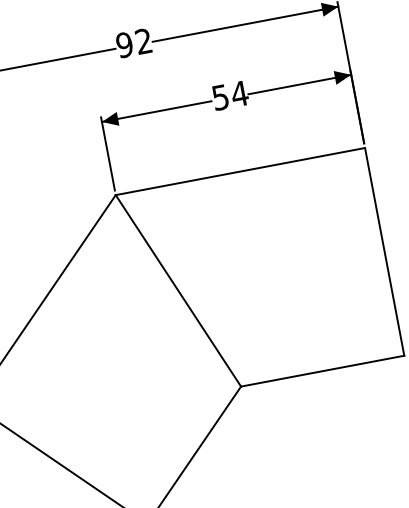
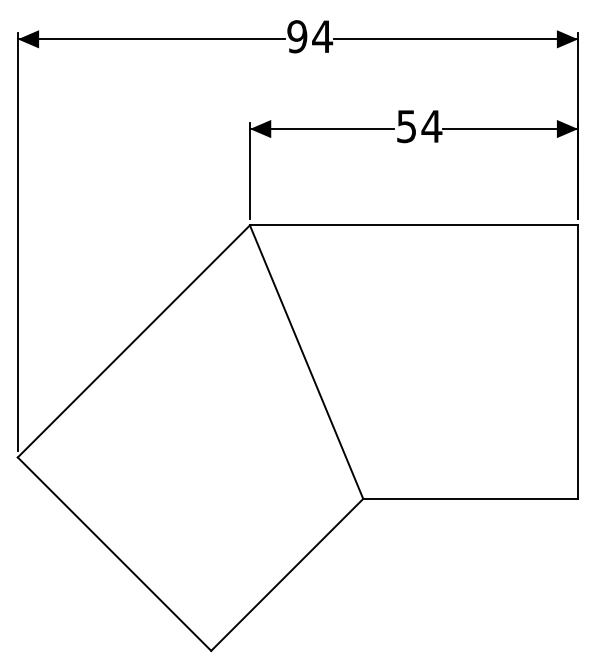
text: (143, 41) -> (322, 36), 92 -> 94

